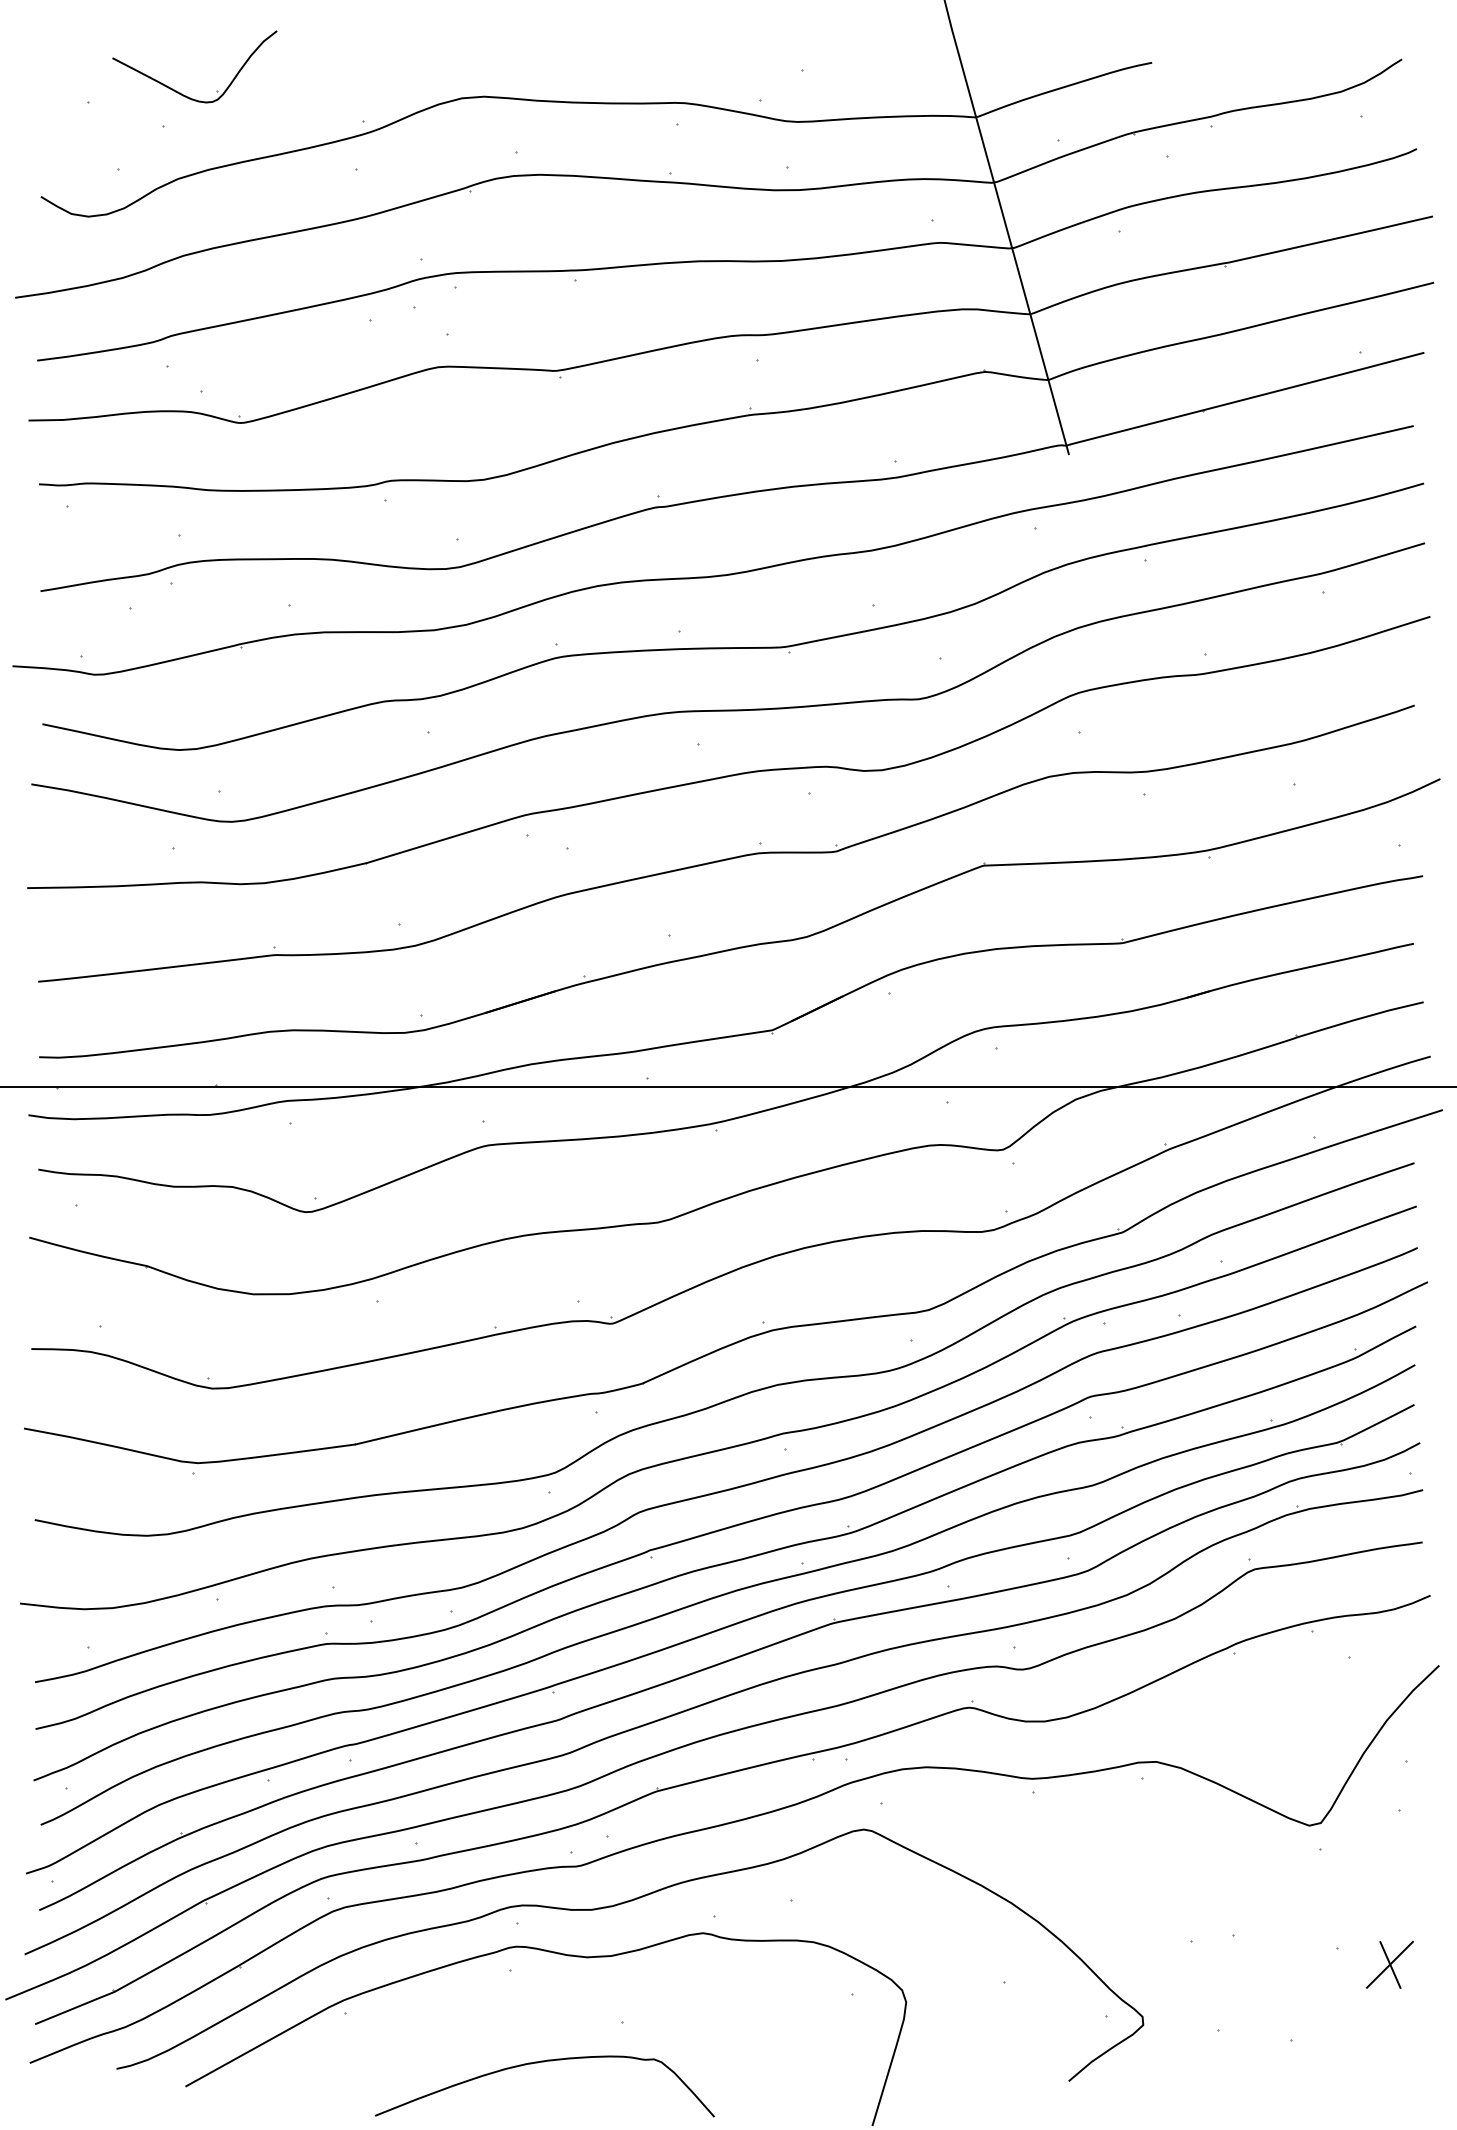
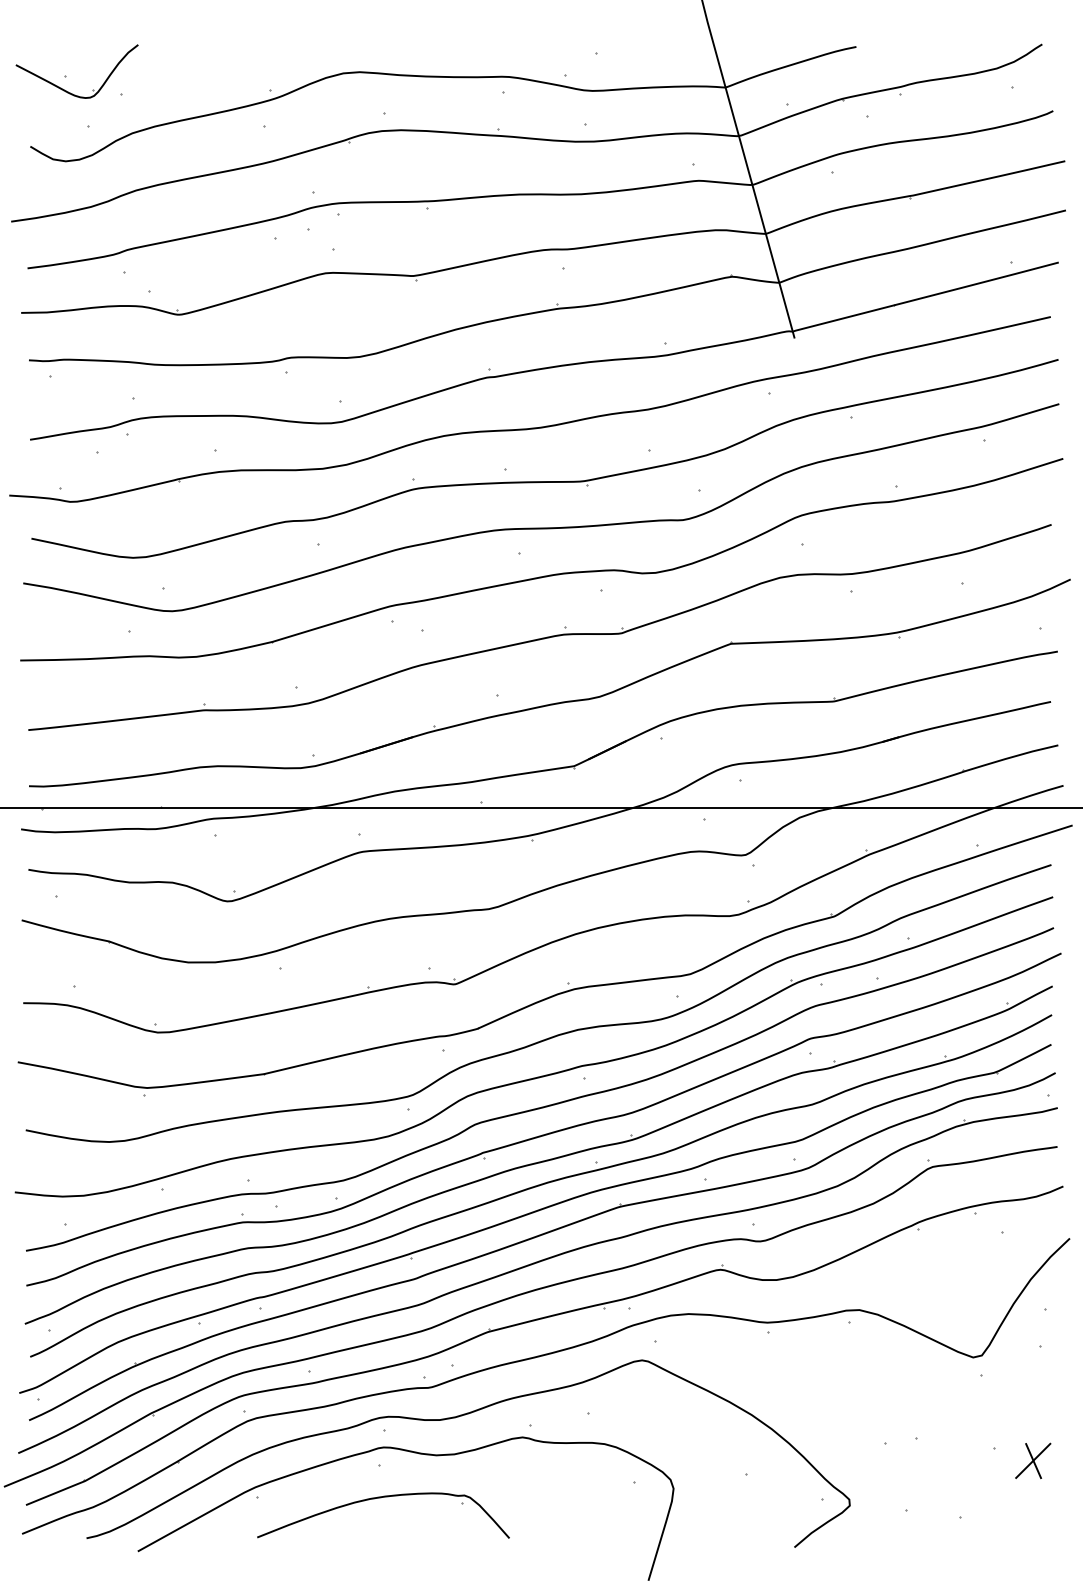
part: (180, 92) -> (66, 90), moved
curve: (538, 2063) -> (378, 1498), moved

